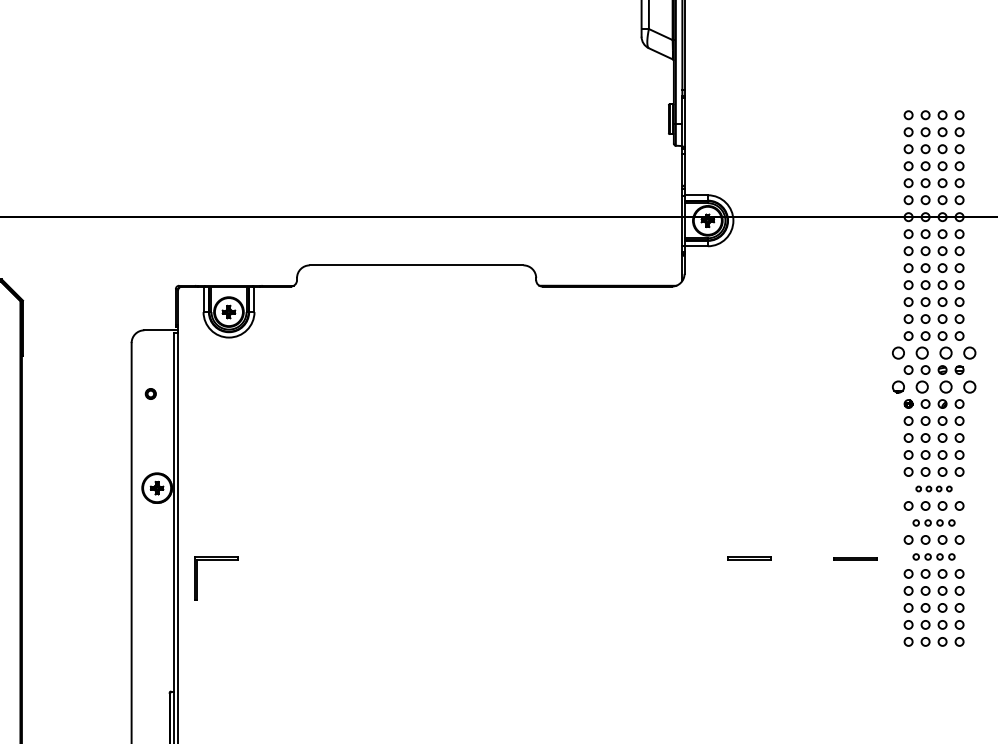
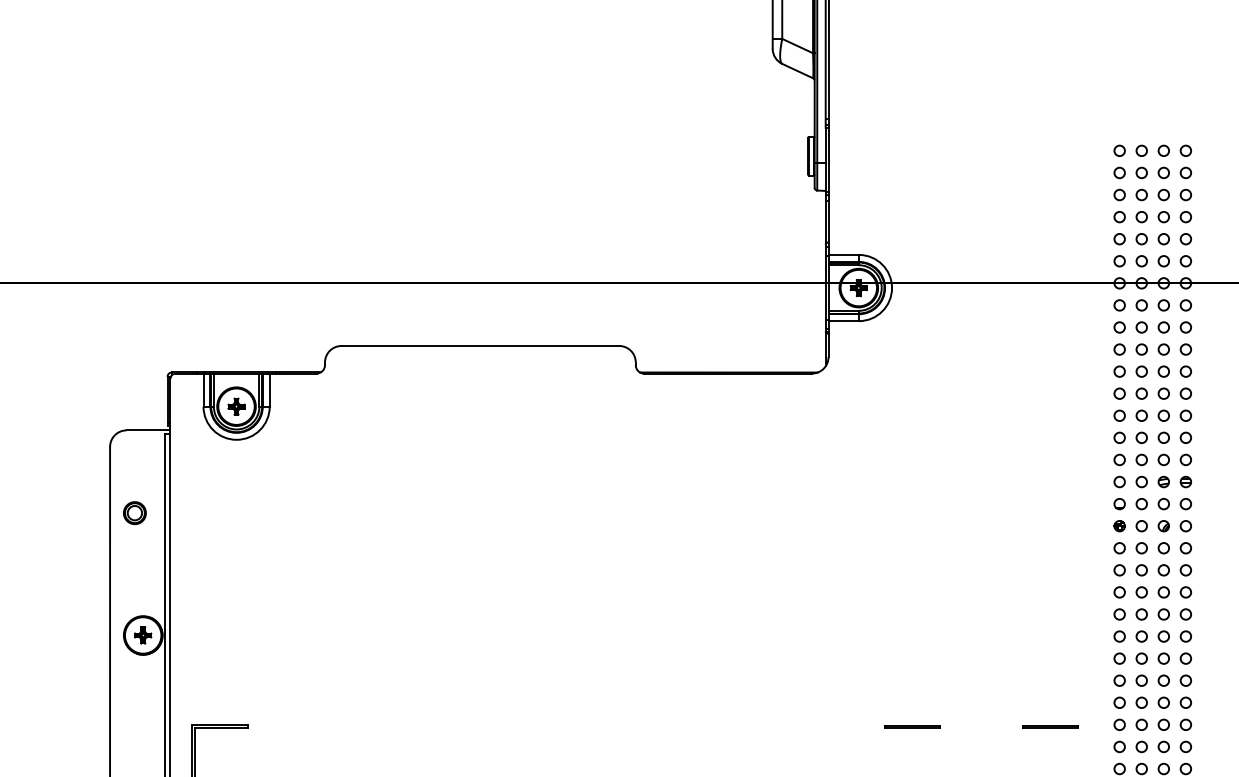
part: (933, 352) -> (1152, 459), size x0.71
part: (933, 386) -> (1152, 503), size x0.71
part: (150, 393) -> (134, 512), size x1.67
part: (933, 488) -> (1152, 635), size x1.67
part: (933, 522) -> (1152, 680), size x1.43
part: (933, 556) -> (1152, 724), size x1.43

